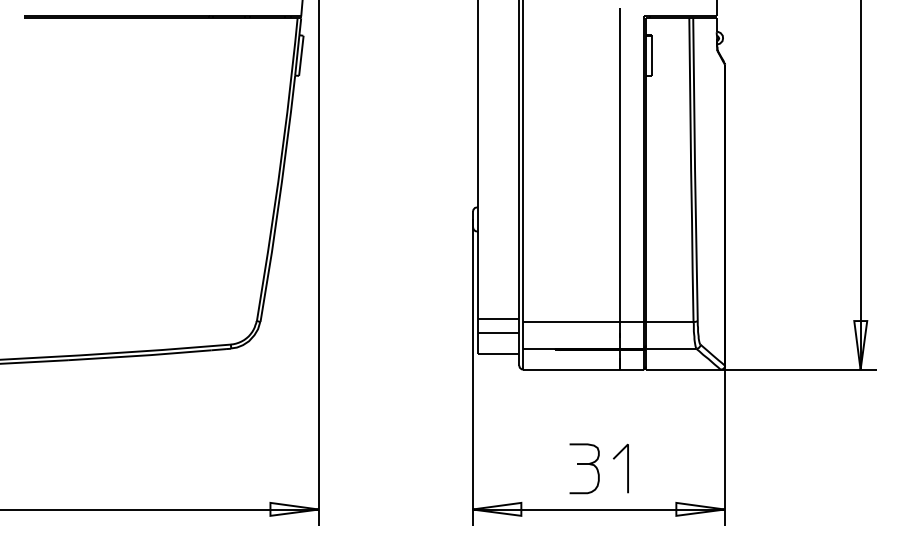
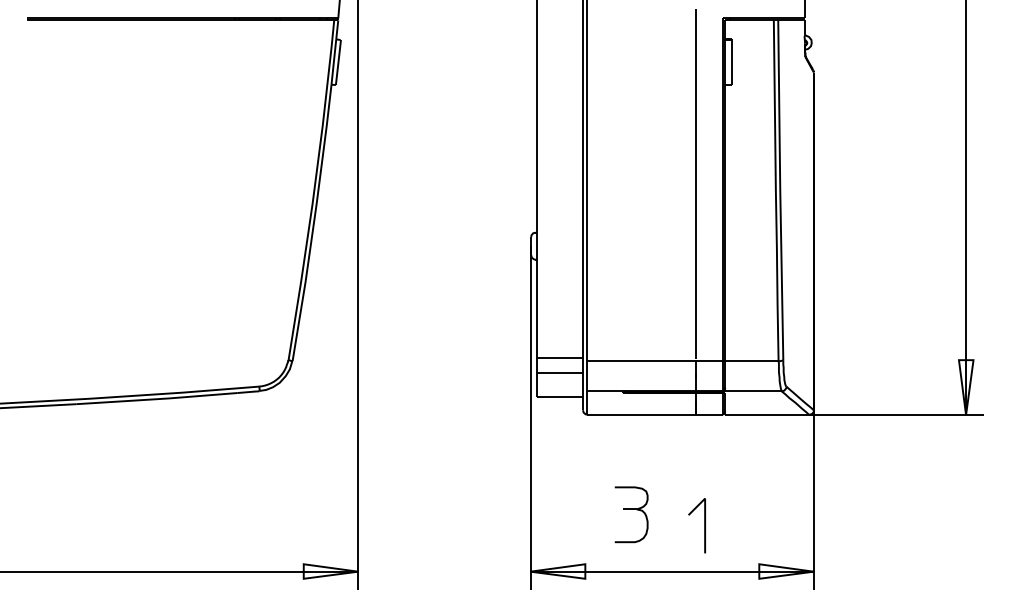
part: (584, 468) -> (631, 514), moved

